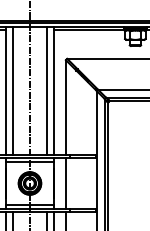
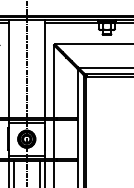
line: (12, 90) -> (13, 68), removed
line: (46, 90) -> (39, 68), removed

